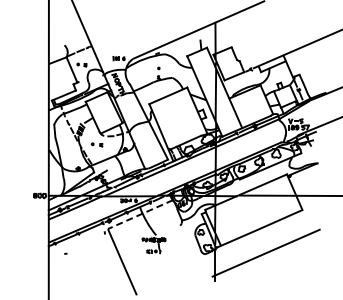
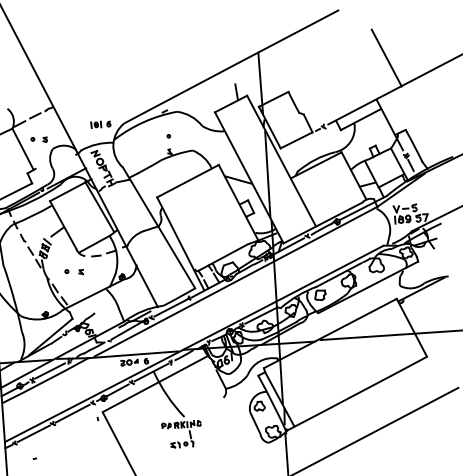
line: (290, 30) -> (385, 56), added
line: (140, 214) -> (155, 383), dashed -> solid

